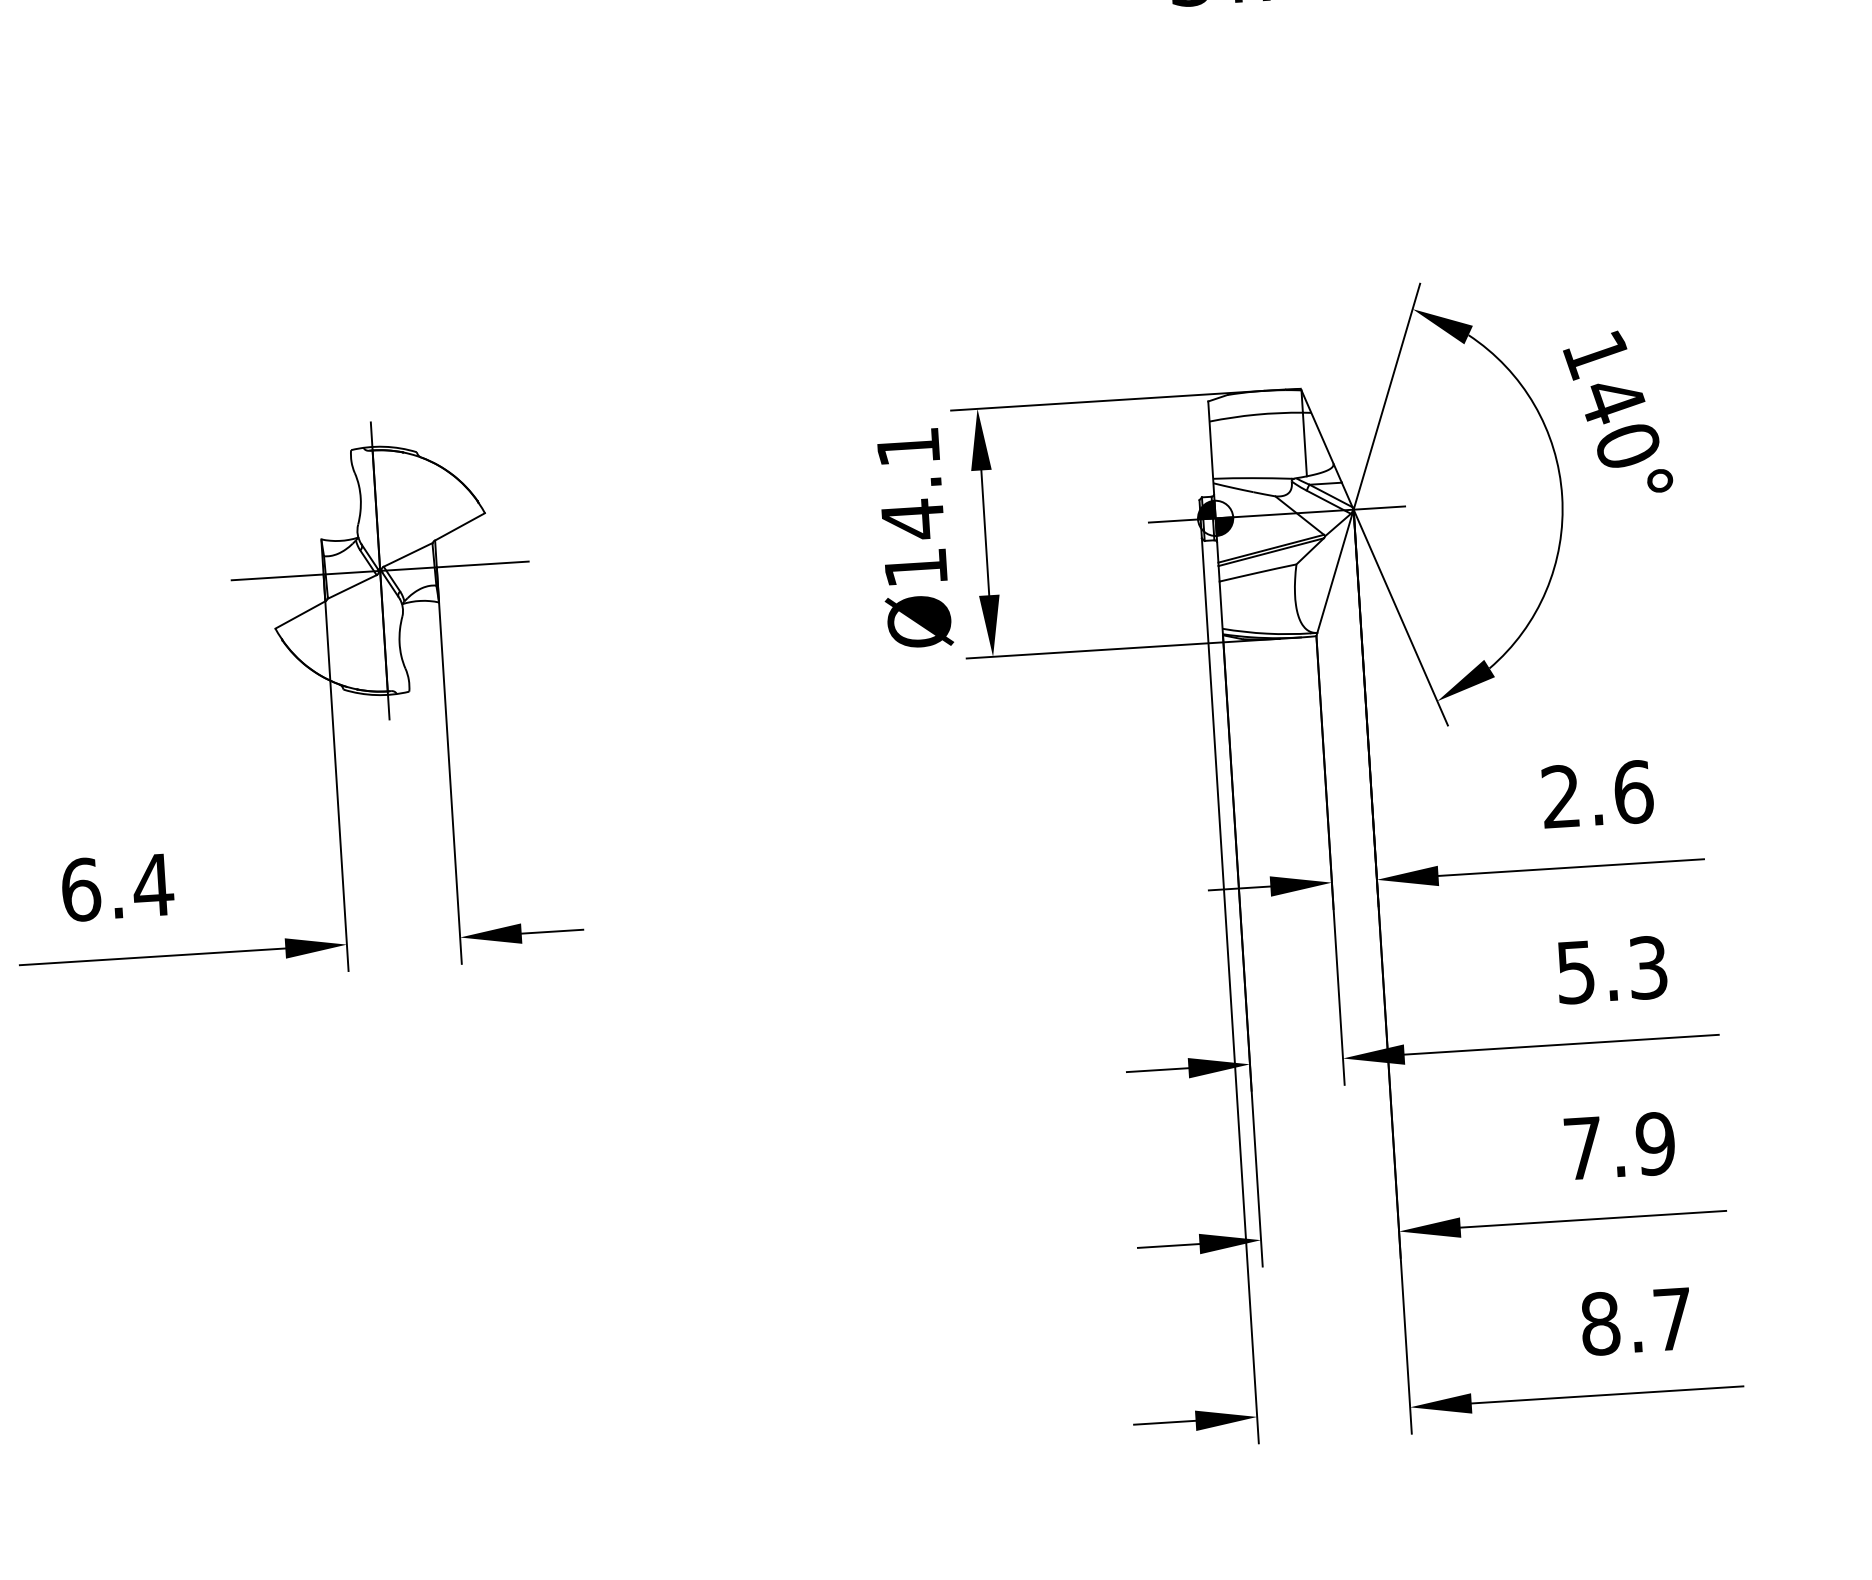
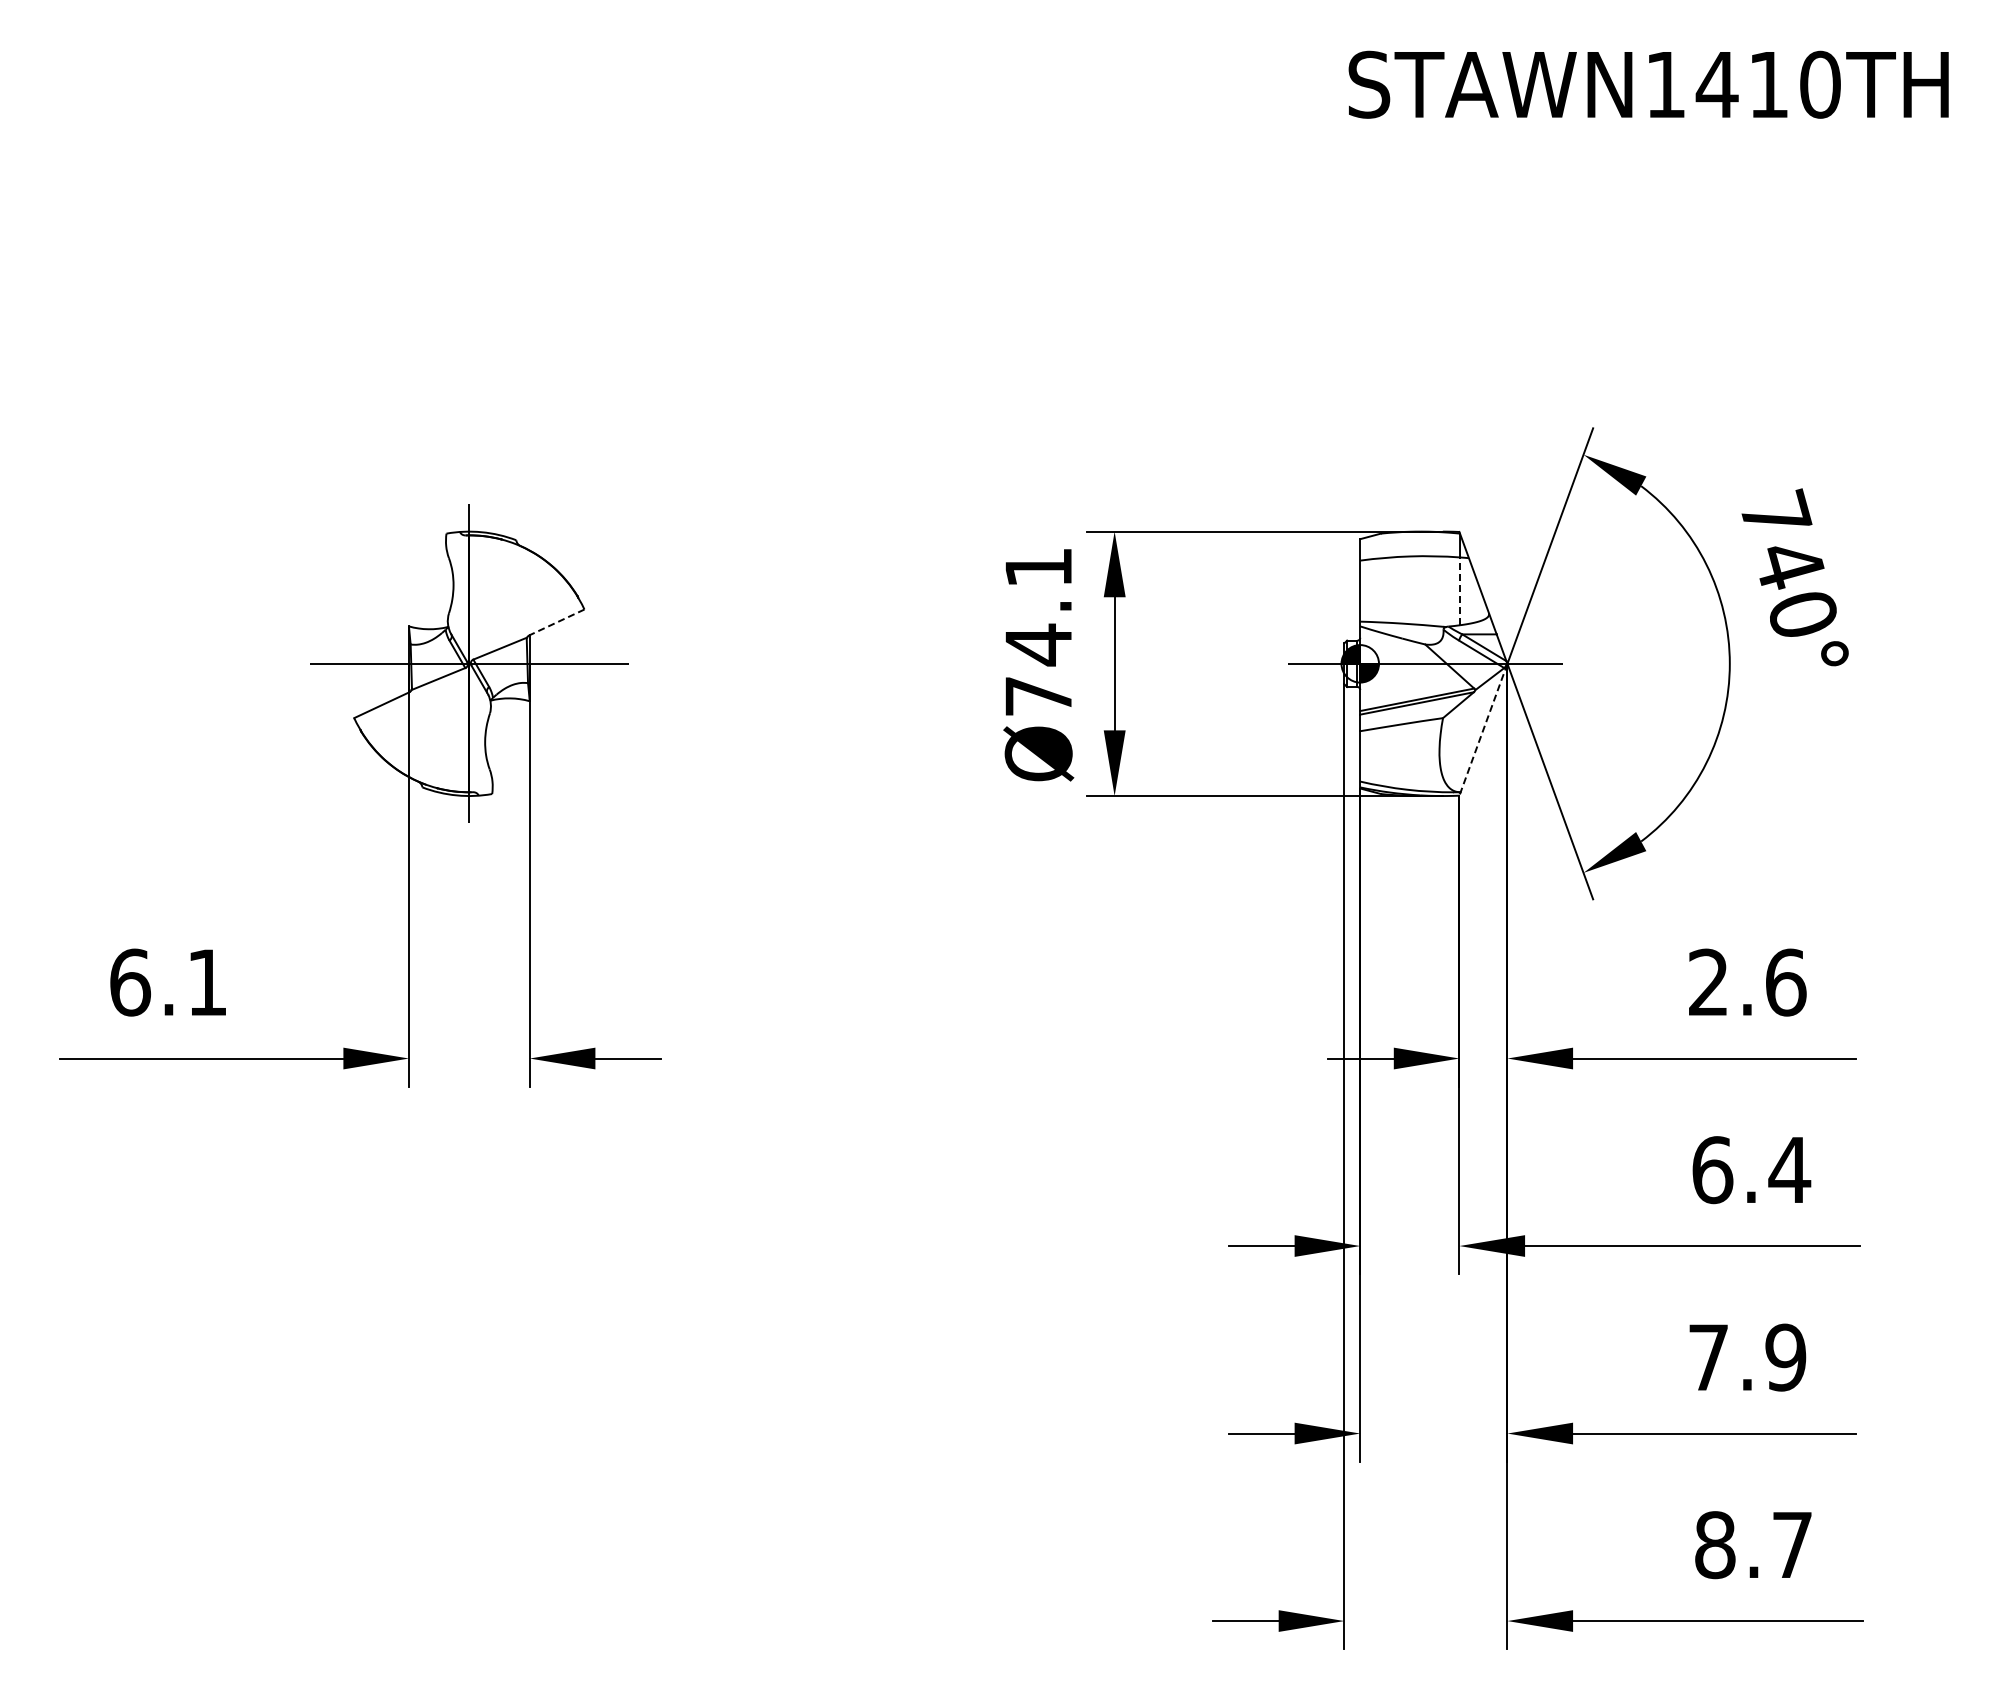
text: (1597, 353) -> (1776, 514), 140° -> 740°
line: (1305, 444) -> (1460, 591), solid -> dashed
line: (459, 527) -> (556, 622), solid -> dashed
text: (915, 567) -> (1038, 696), Ø14.1 -> Ø74.1
line: (1335, 573) -> (1483, 730), solid -> dashed
text: (152, 885) -> (206, 982), 6.4 -> 6.1
text: (1612, 970) -> (1751, 1170), 5.3 -> 6.4

